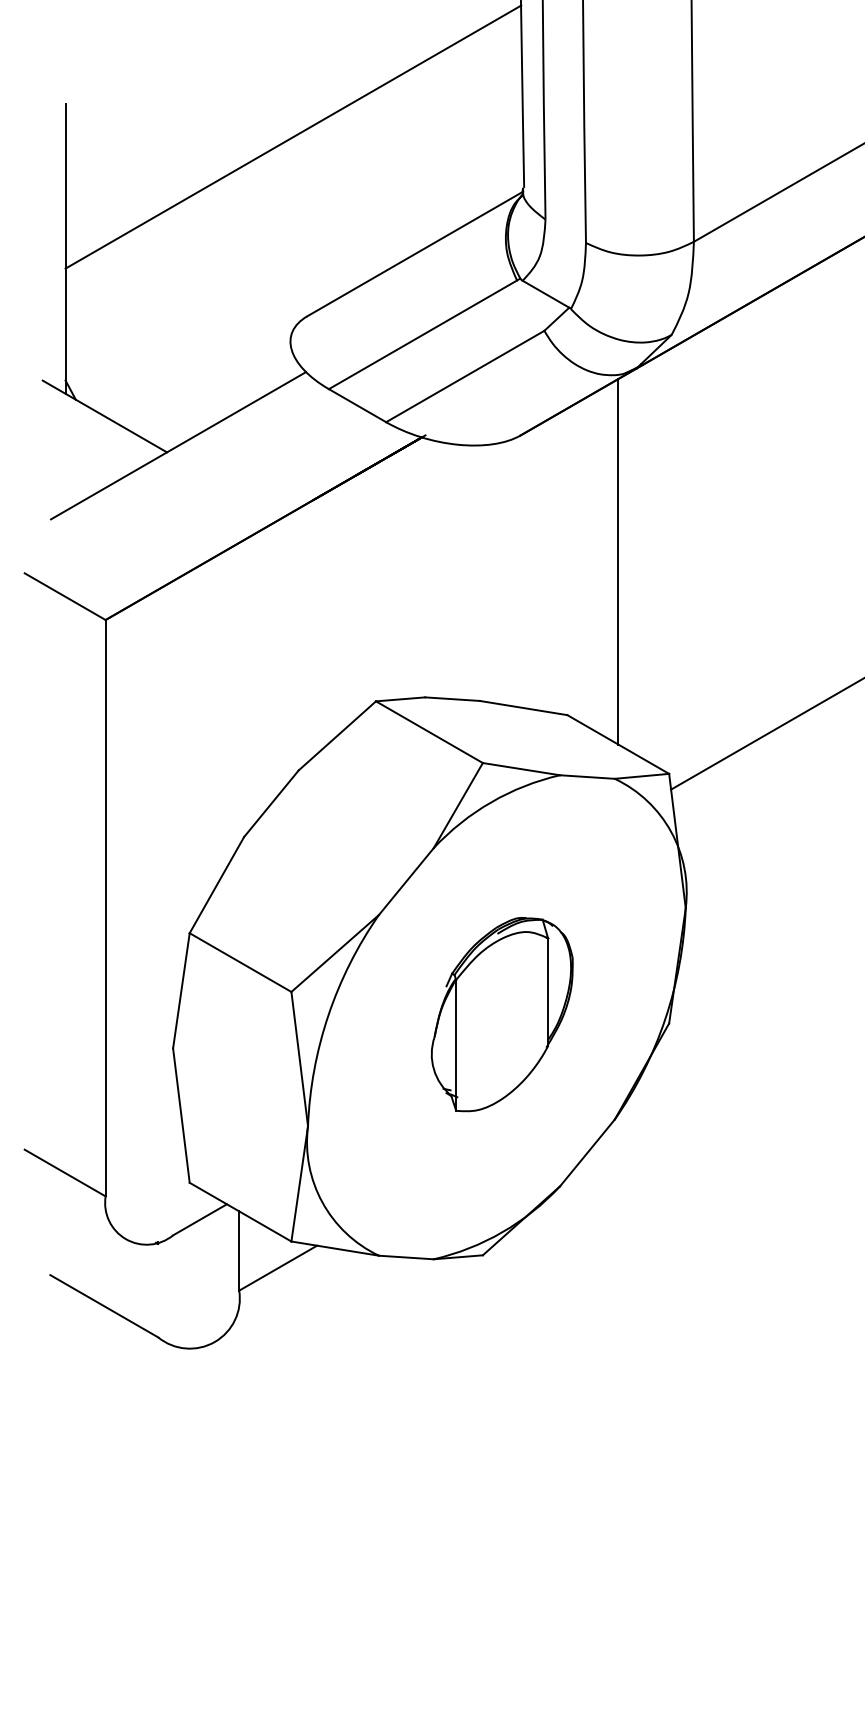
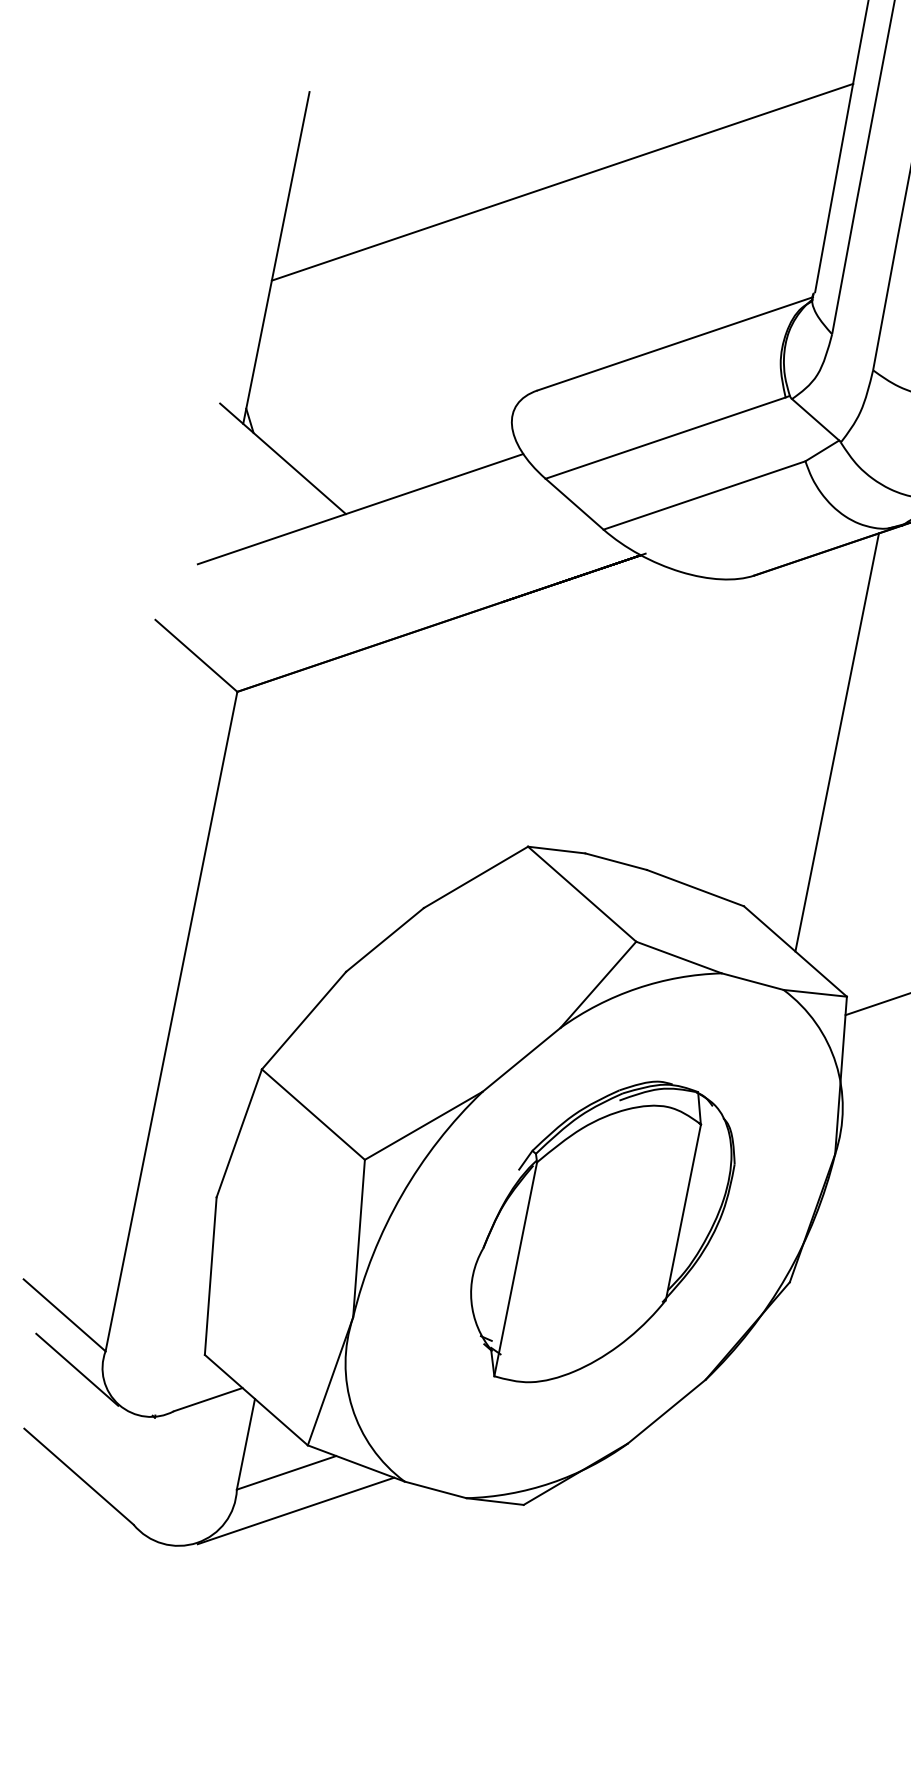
part: (501, 1014) -> (600, 1233), size x1.43
line: (84, 1216) -> (76, 1369), added
line: (292, 1298) -> (296, 1510), added

